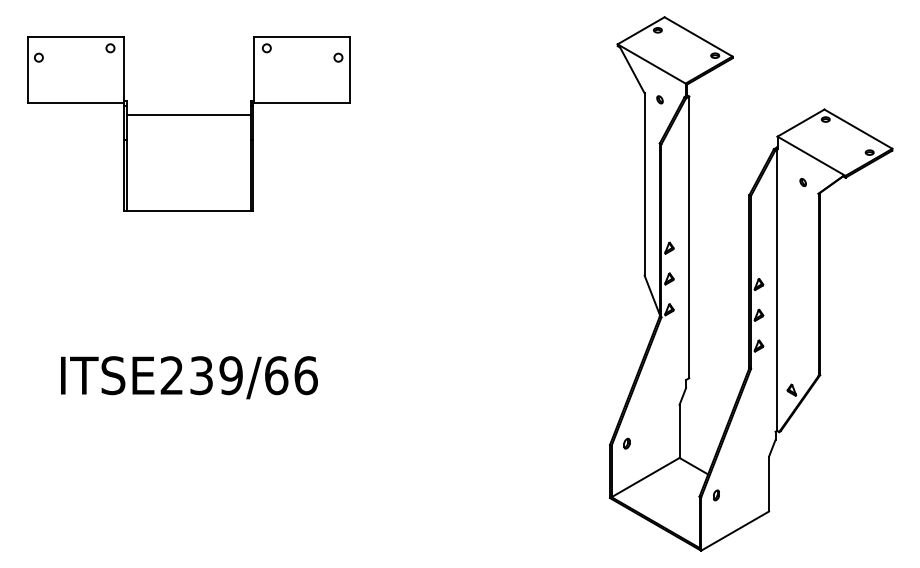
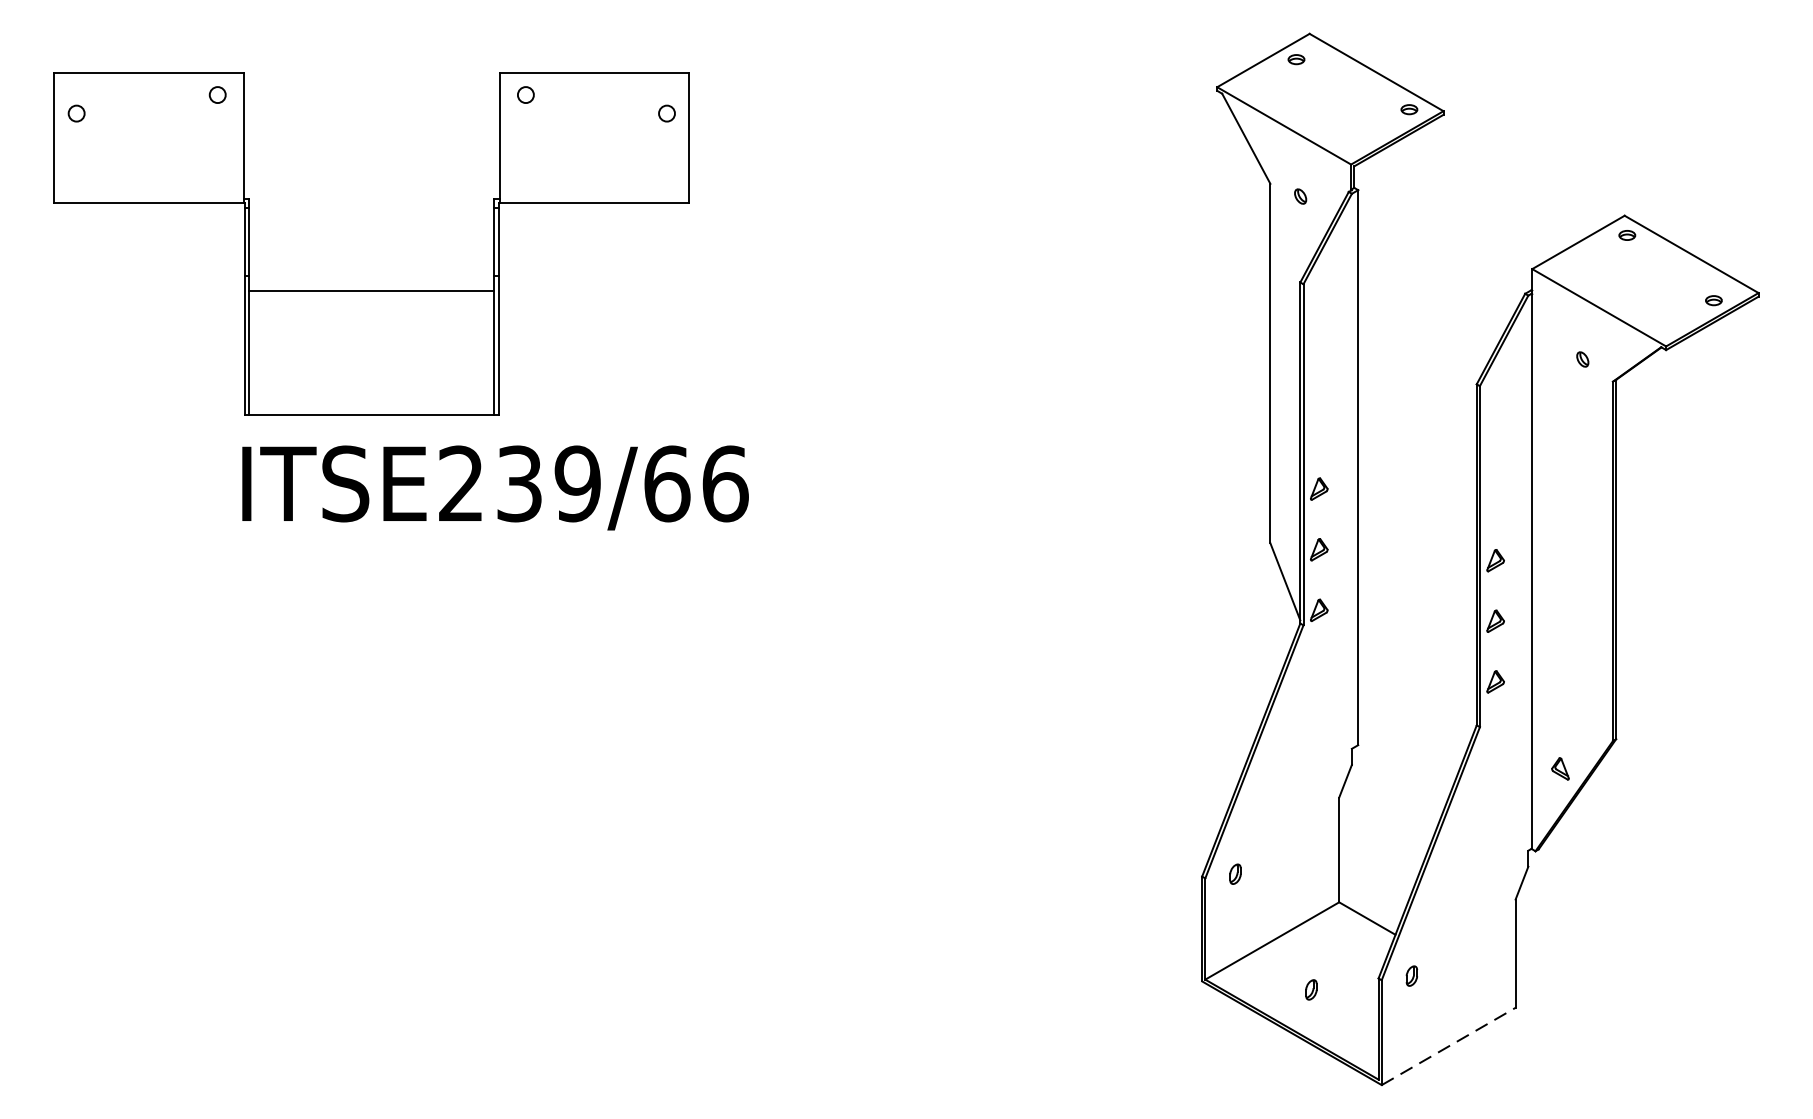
line: (188, 114) -> (371, 290), moved
text: (189, 377) -> (495, 487), moved
part: (665, 502) -> (1311, 990), added
line: (735, 530) -> (1449, 1045), solid -> dashed

